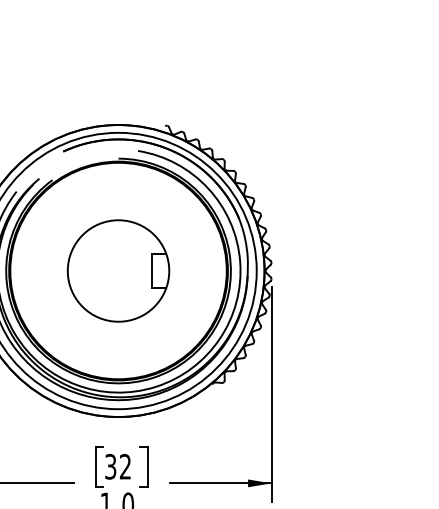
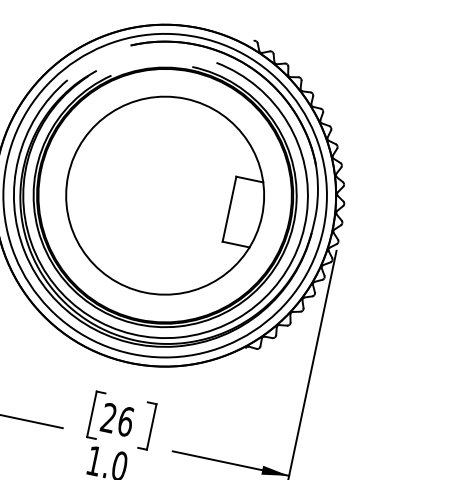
part: (118, 270) -> (165, 195), size x1.67
text: (118, 466) -> (117, 419), 32 -> 26

